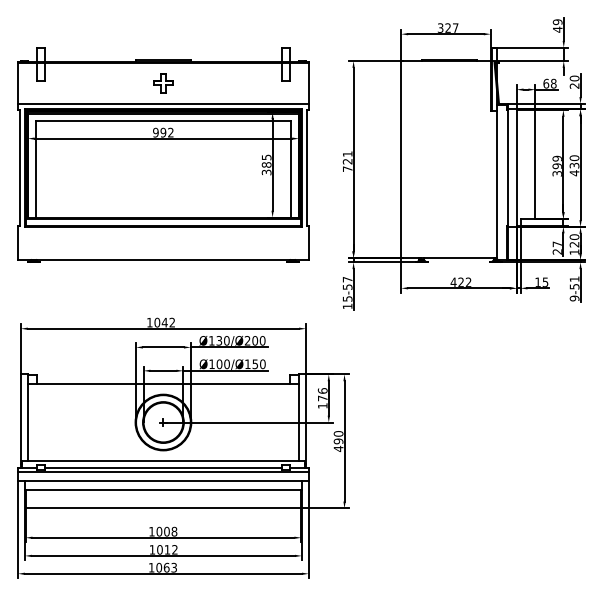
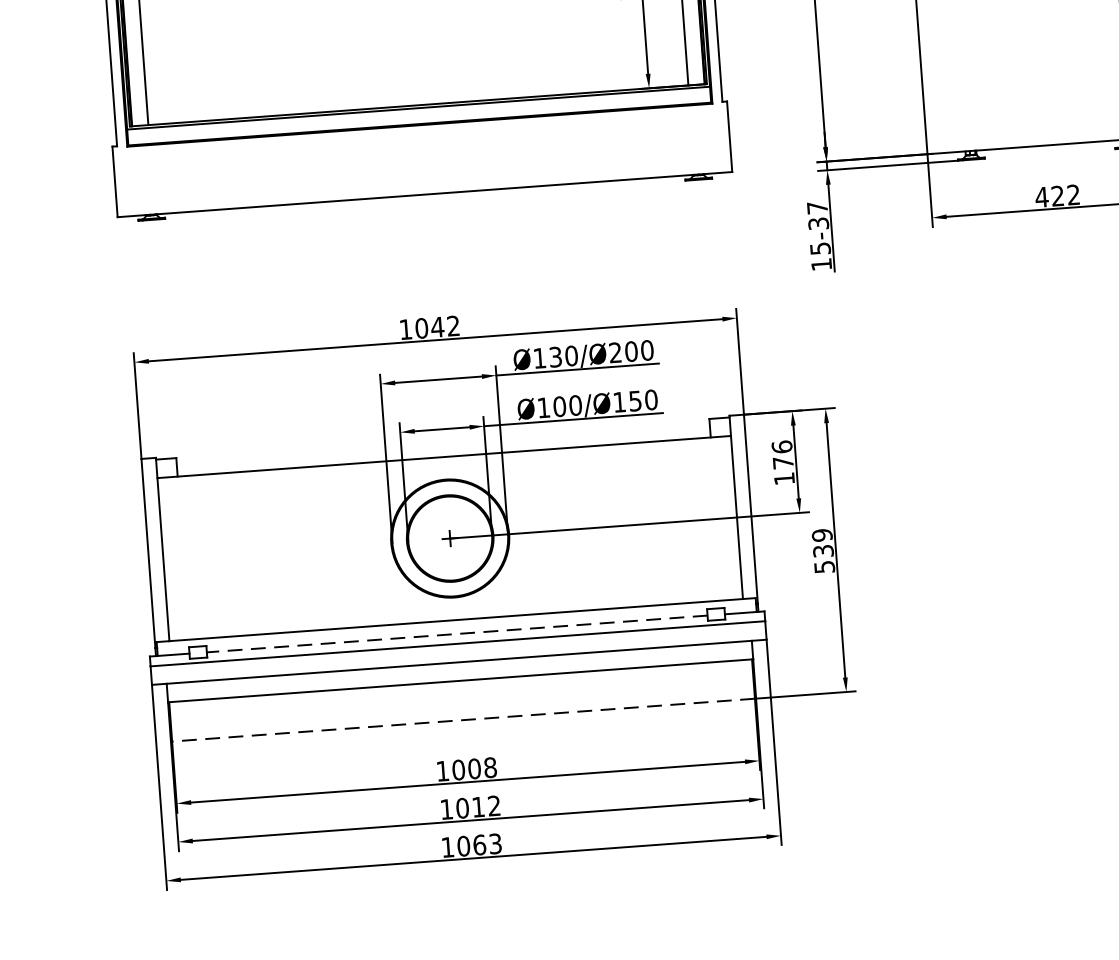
text: (346, 286) -> (816, 222), 15-57 -> 15-37
text: (338, 441) -> (823, 551), 490 -> 539
line: (162, 467) -> (455, 633), solid -> dashed
line: (163, 508) -> (463, 720), solid -> dashed

